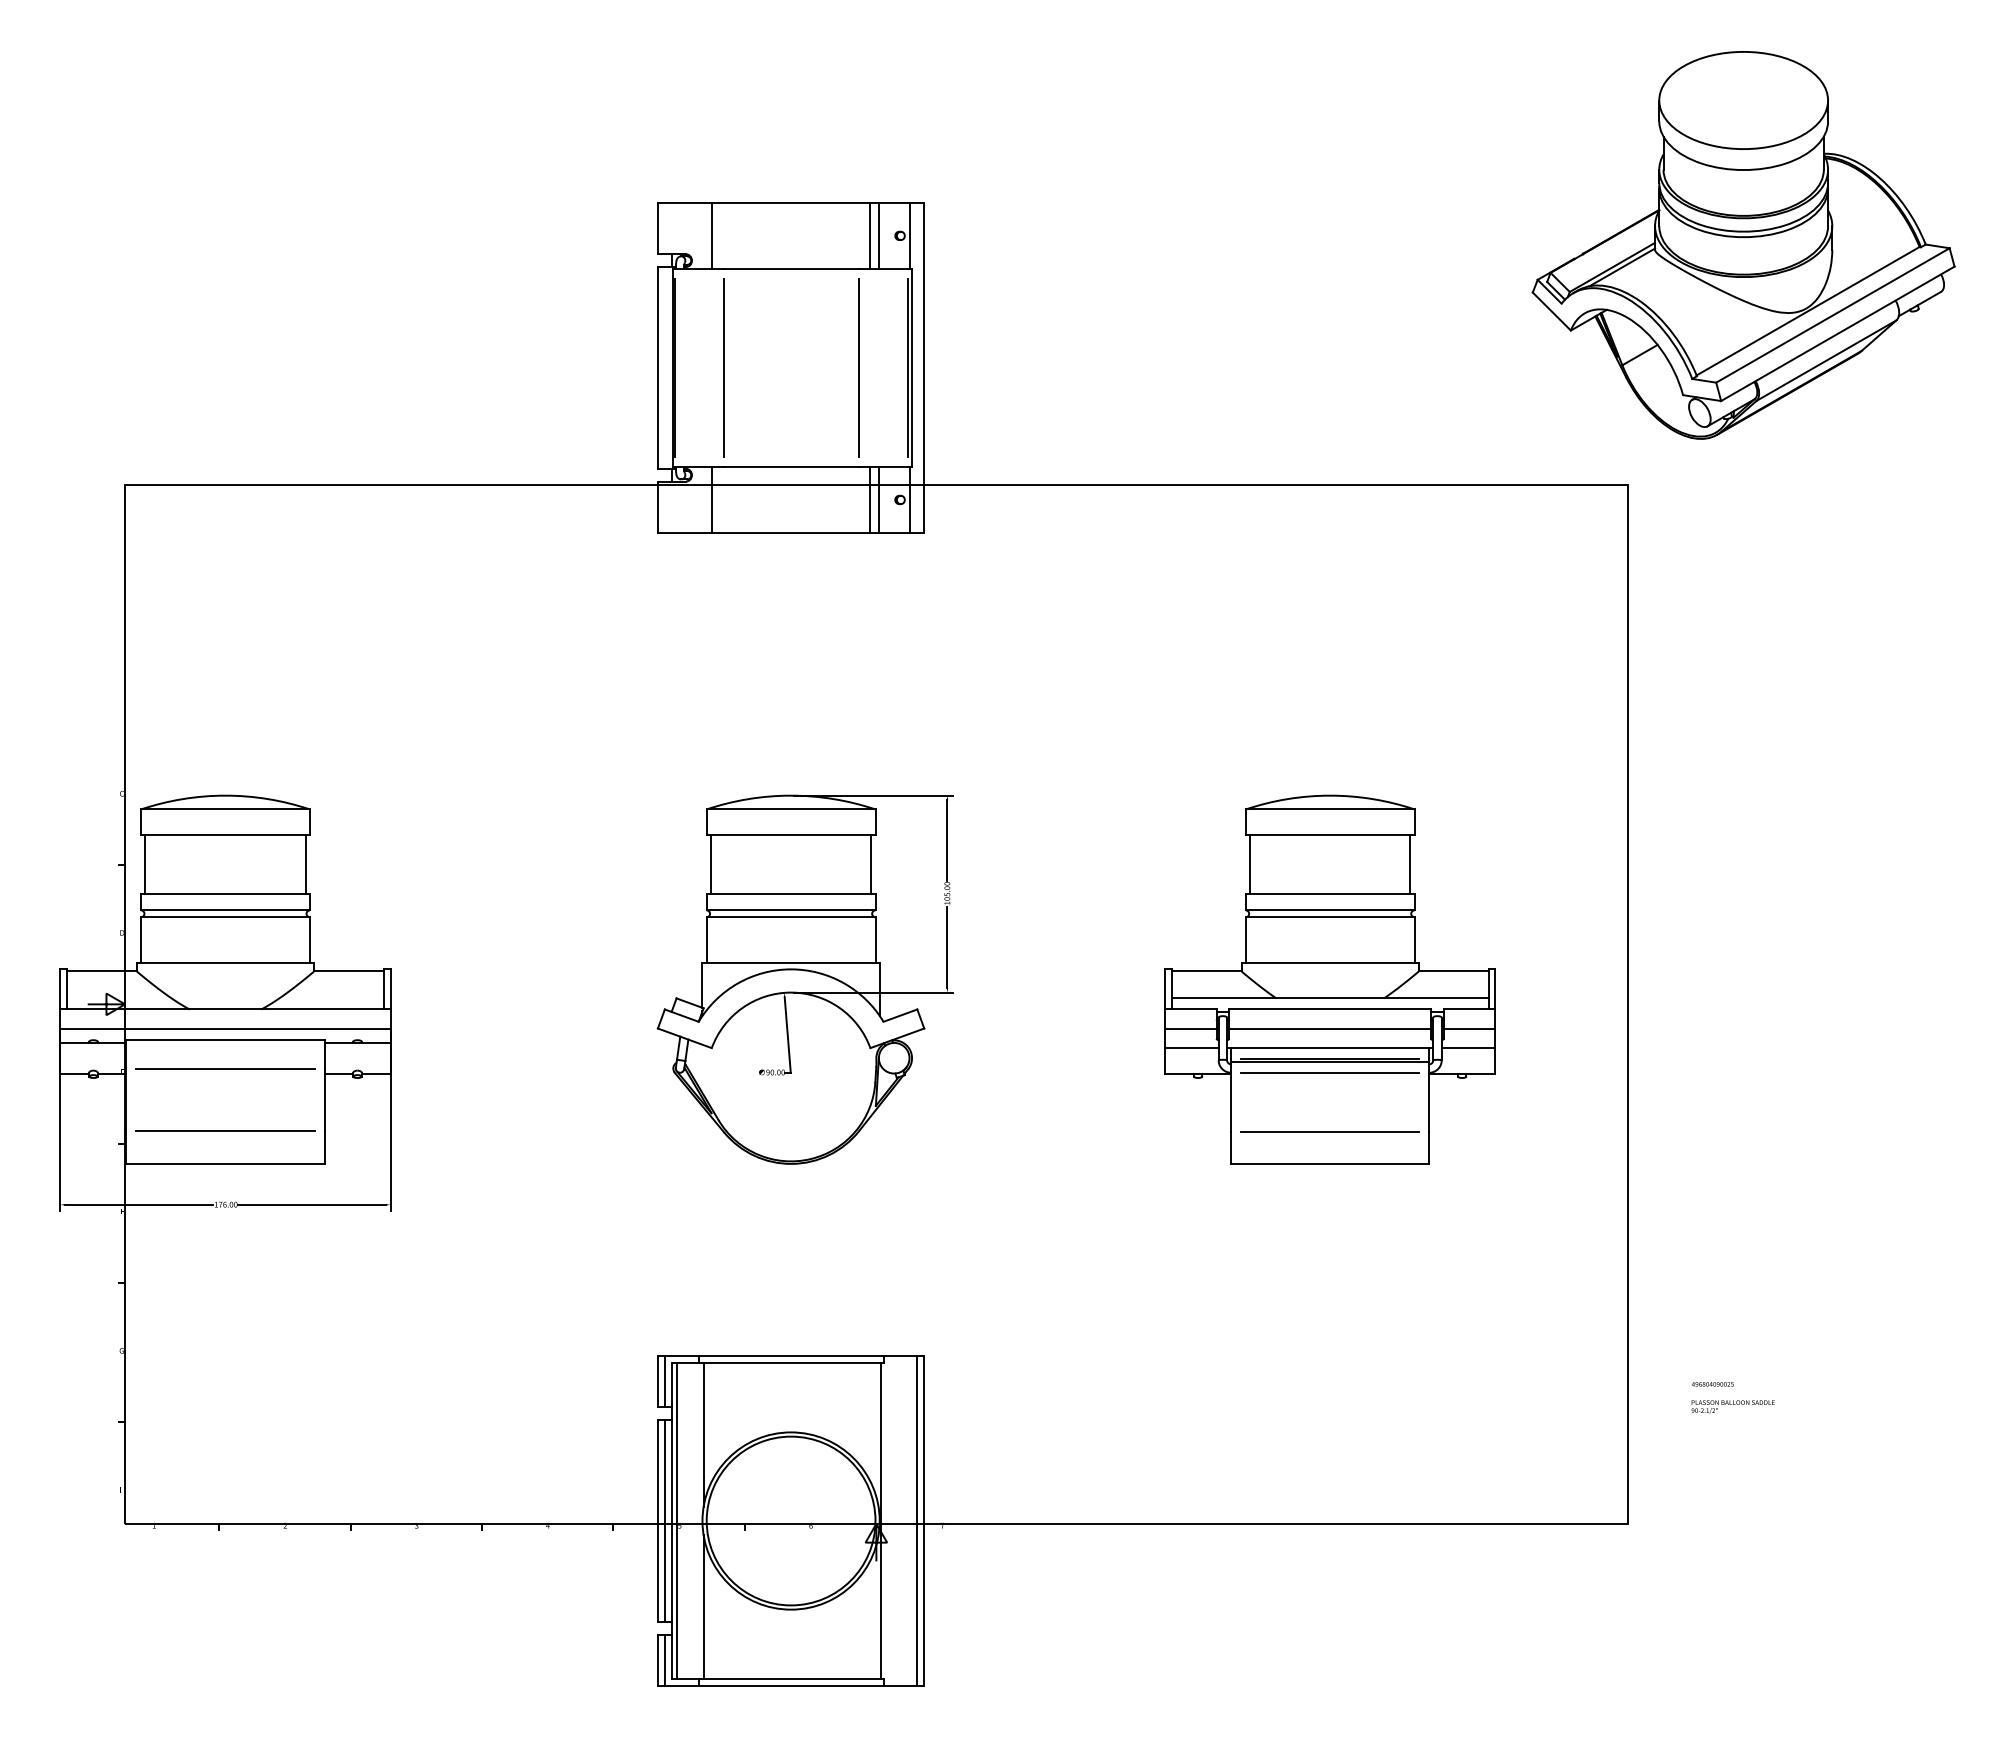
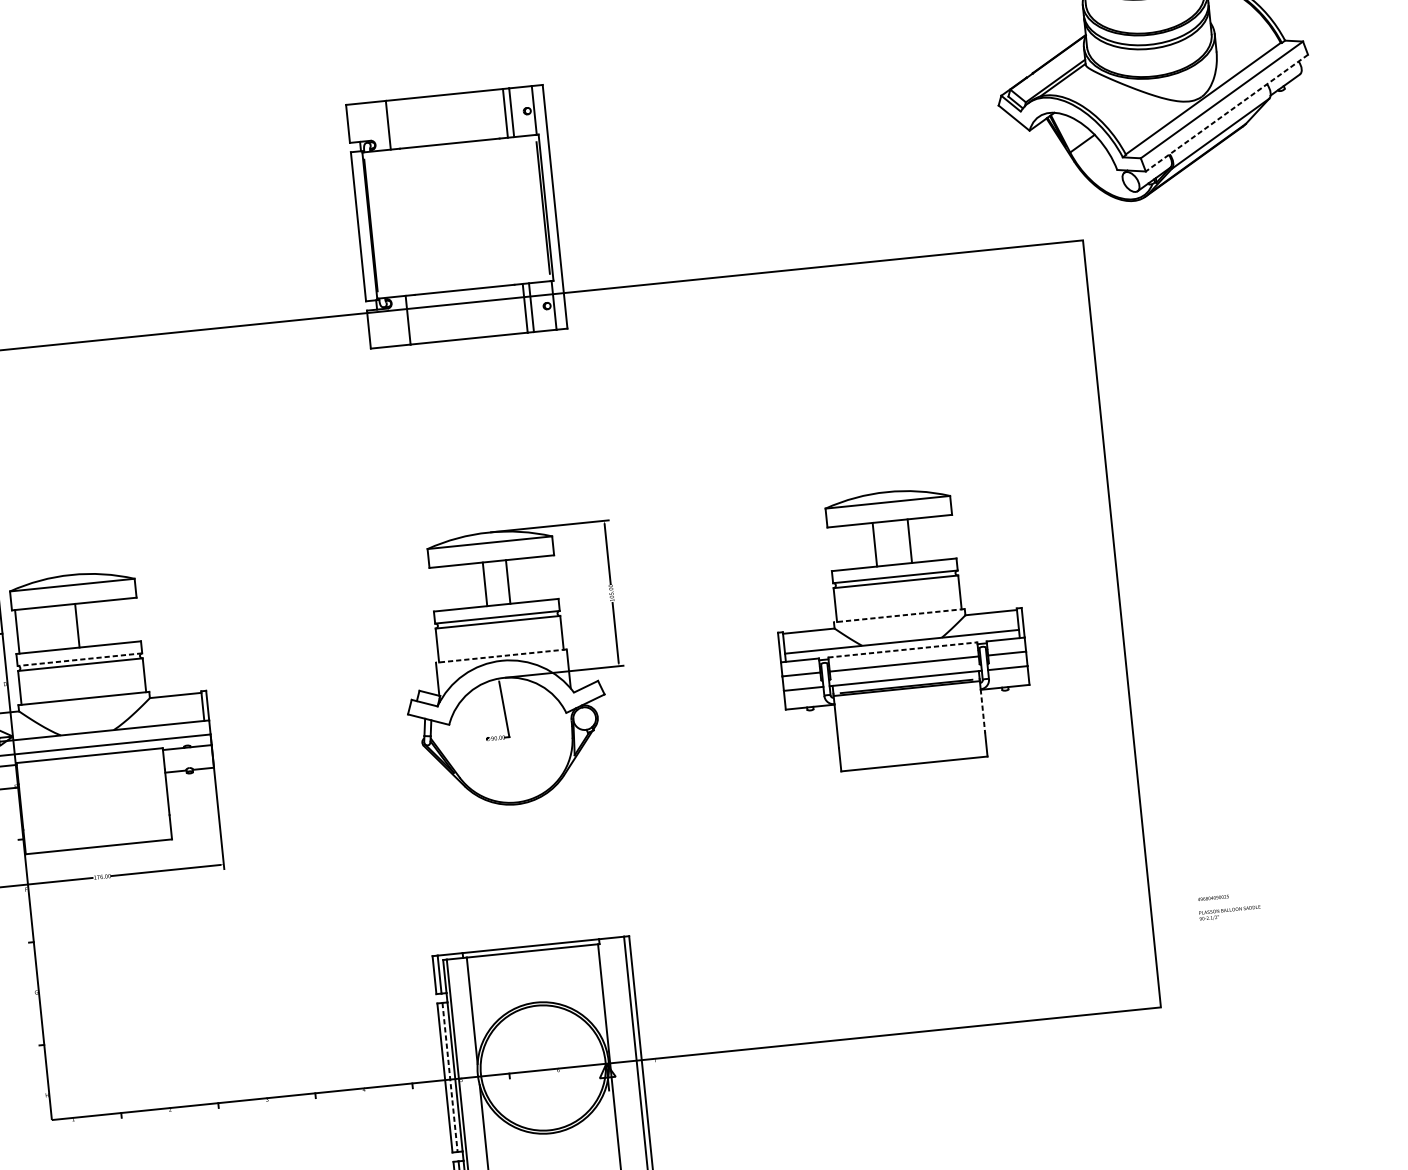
line: (1837, 333) -> (1226, 112), solid -> dashed
line: (724, 367) -> (407, 221), removed
line: (859, 367) -> (507, 211), removed
line: (305, 864) -> (77, 625), moved
line: (710, 864) -> (484, 584), moved
line: (871, 864) -> (508, 581), moved
line: (1250, 864) -> (875, 544), moved
line: (1410, 864) -> (909, 541), moved
line: (224, 910) -> (79, 659), solid -> dashed
line: (791, 963) -> (501, 656), solid -> dashed
line: (1330, 963) -> (899, 616), solid -> dashed
line: (1330, 1009) -> (903, 649), solid -> dashed
line: (225, 1069) -> (91, 777), removed
line: (1330, 1072) -> (907, 696), removed
line: (1429, 1102) -> (983, 711), solid -> dashed
line: (225, 1130) -> (96, 822), removed
line: (1330, 1132) -> (912, 740), removed
line: (664, 1521) -> (449, 1077), solid -> dashed

